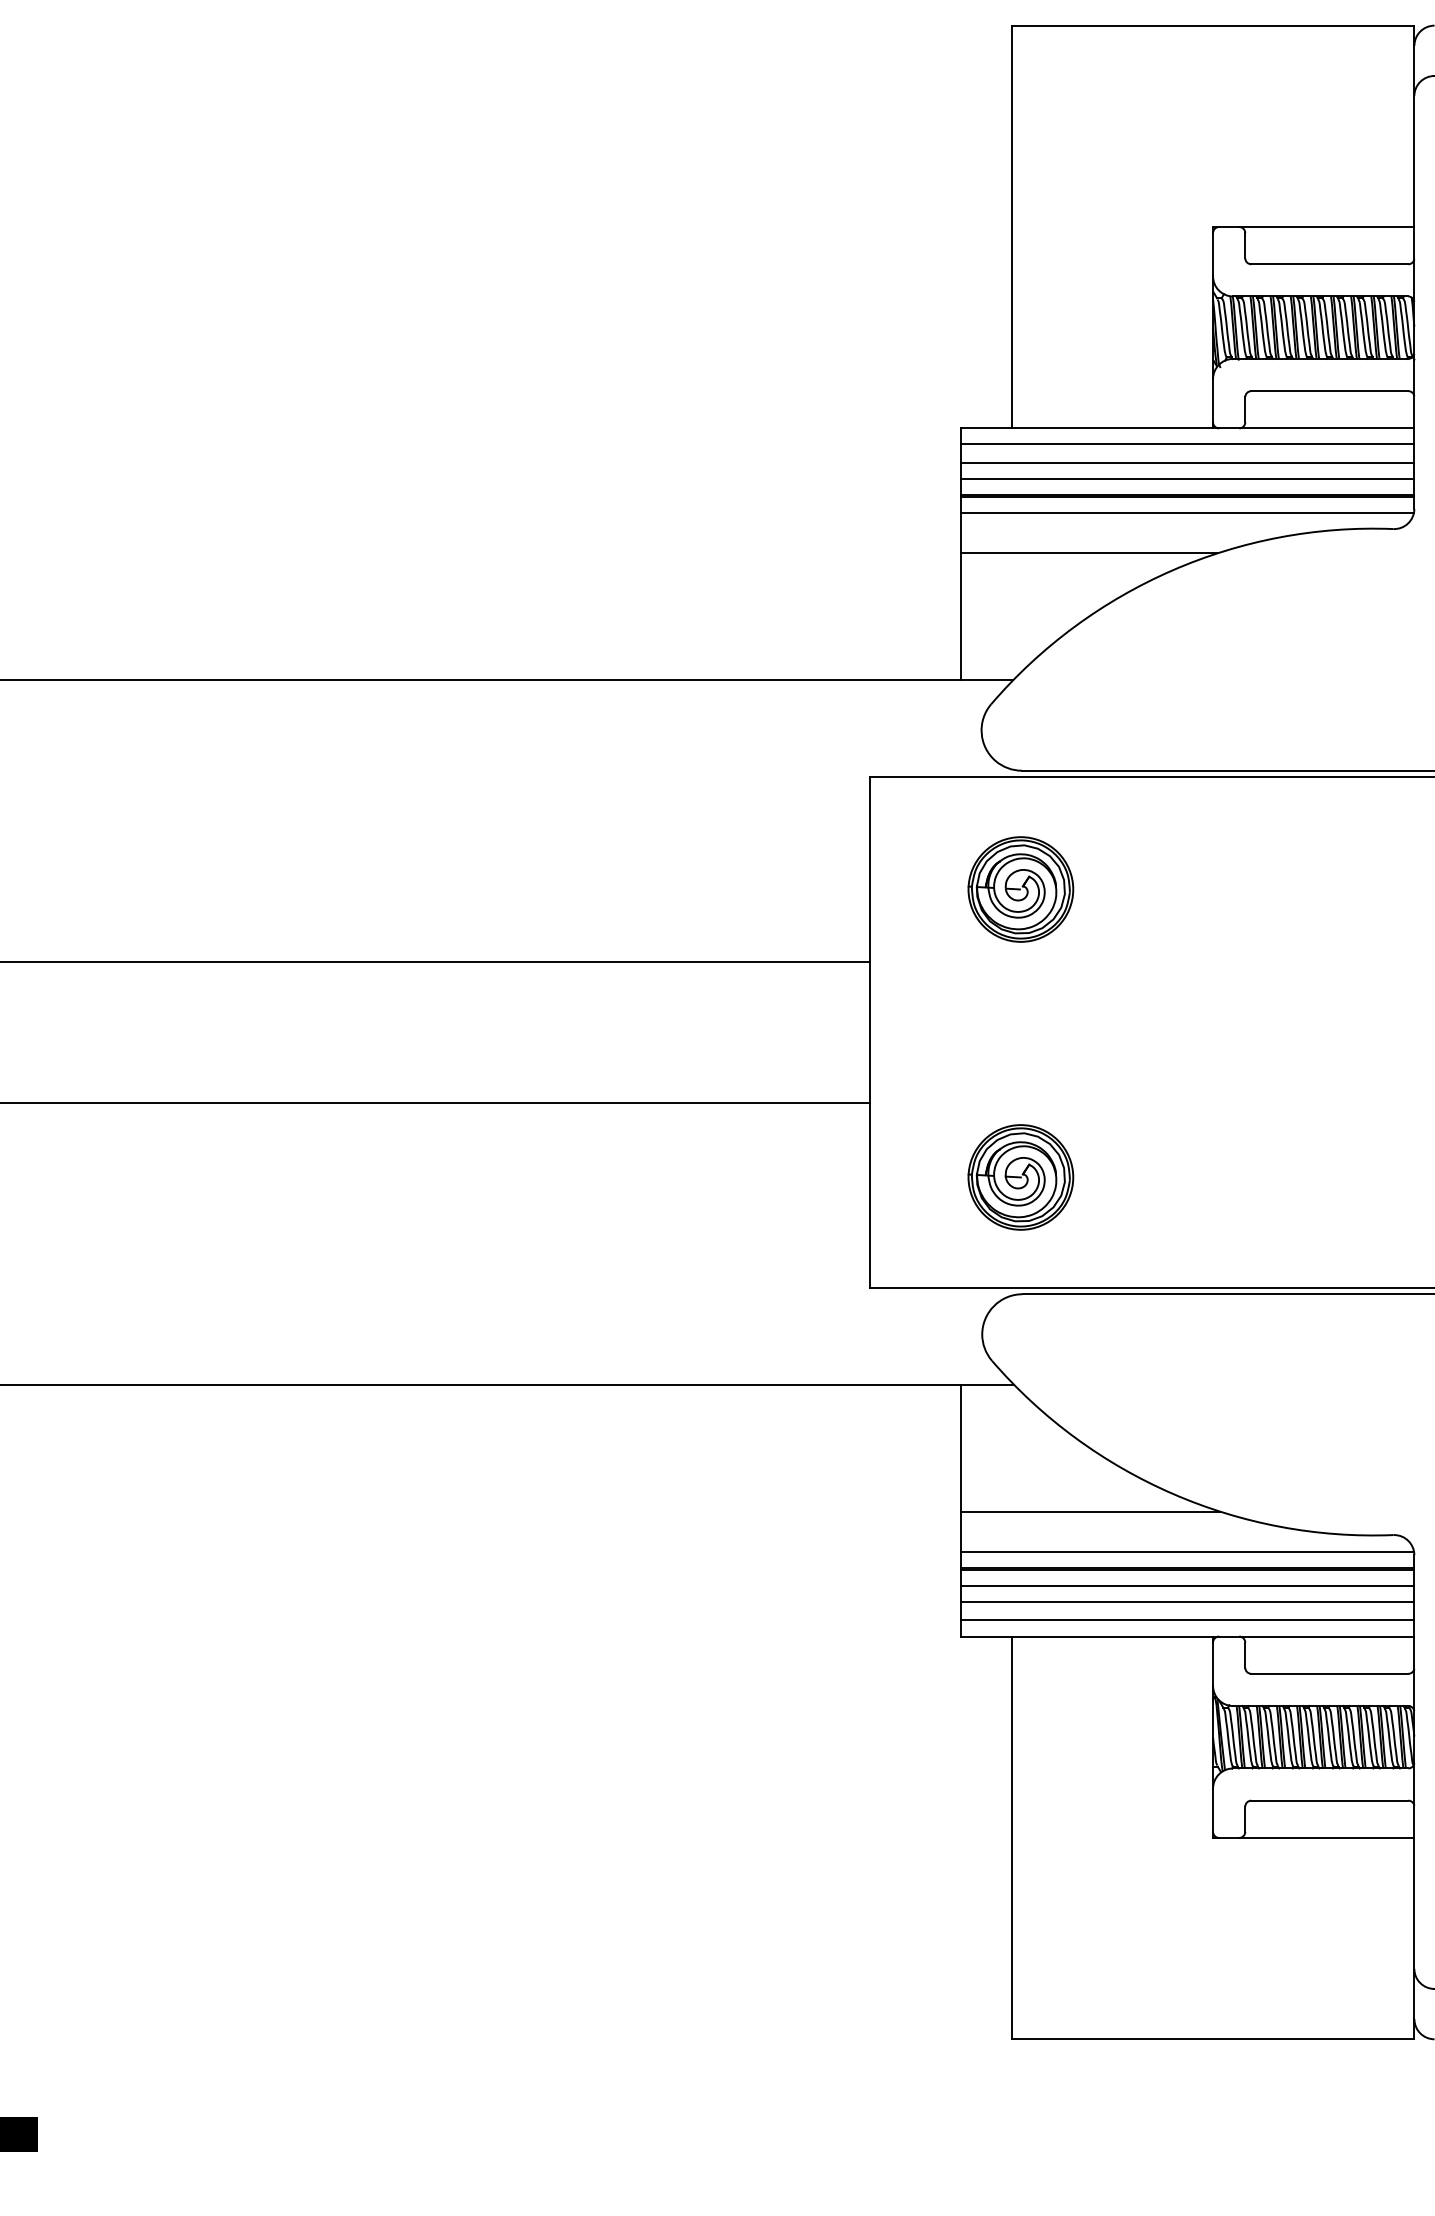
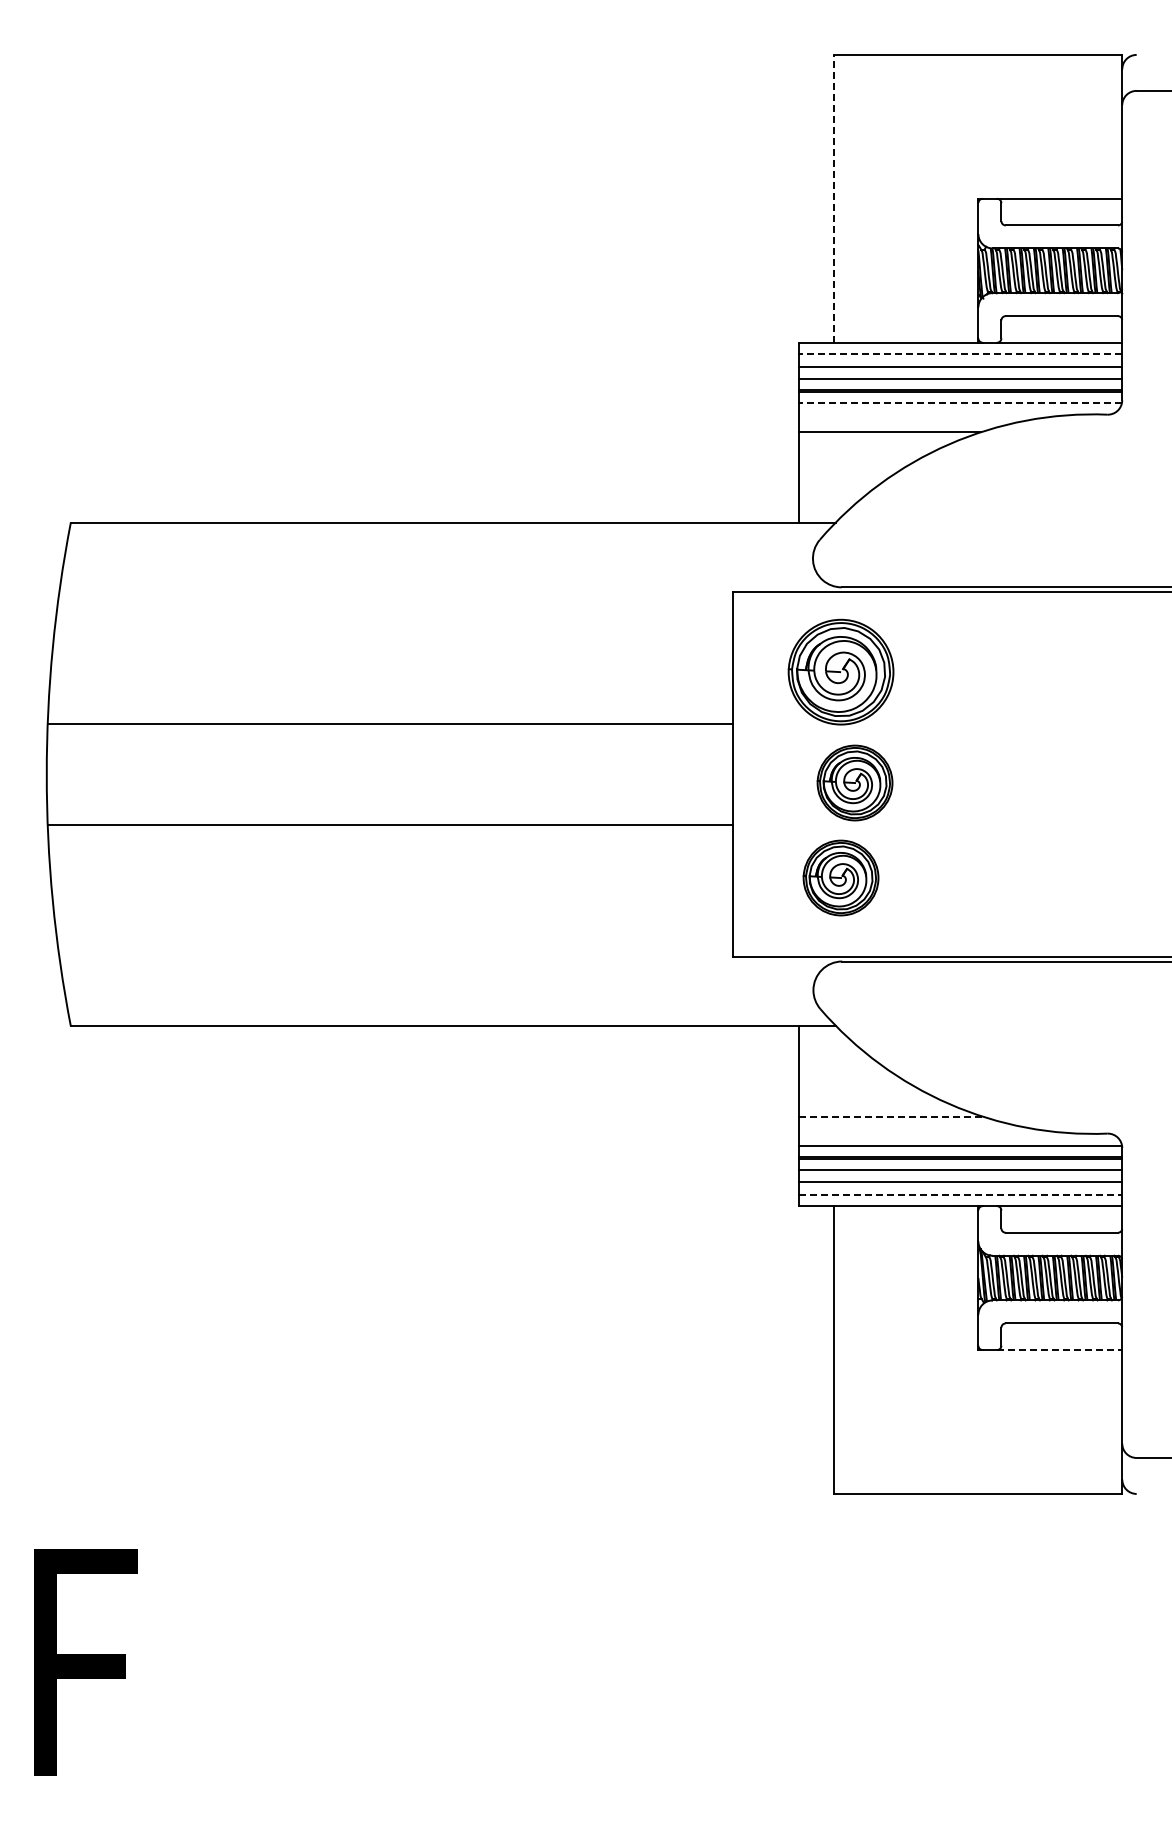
line: (1011, 226) -> (834, 198), solid -> dashed
line: (1188, 444) -> (960, 354), solid -> dashed
line: (1188, 513) -> (960, 403), solid -> dashed
part: (1020, 889) -> (840, 672), size x1.4
part: (1039, 1043) -> (854, 782), added
line: (1091, 1511) -> (891, 1116), solid -> dashed
line: (1188, 1620) -> (960, 1194), solid -> dashed
line: (1326, 1838) -> (1059, 1350), solid -> dashed

